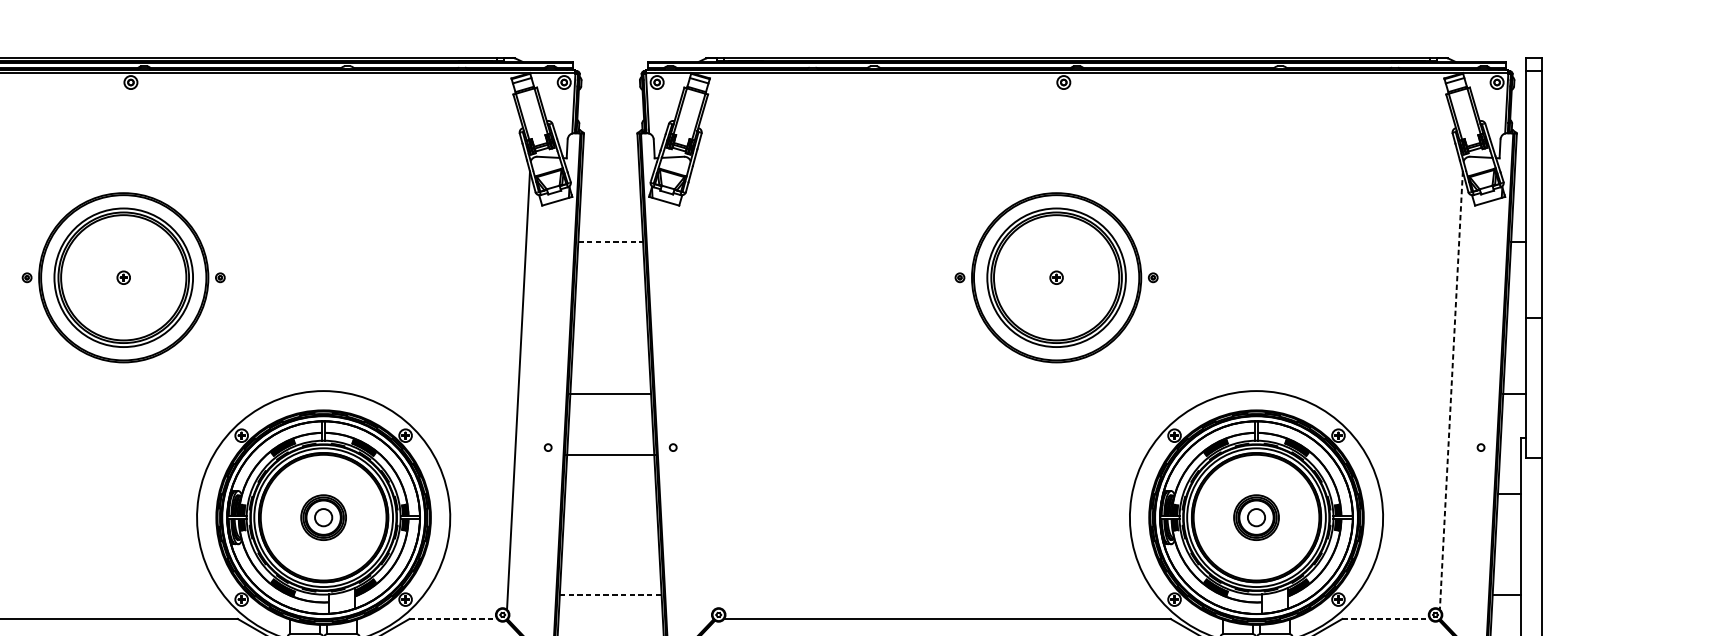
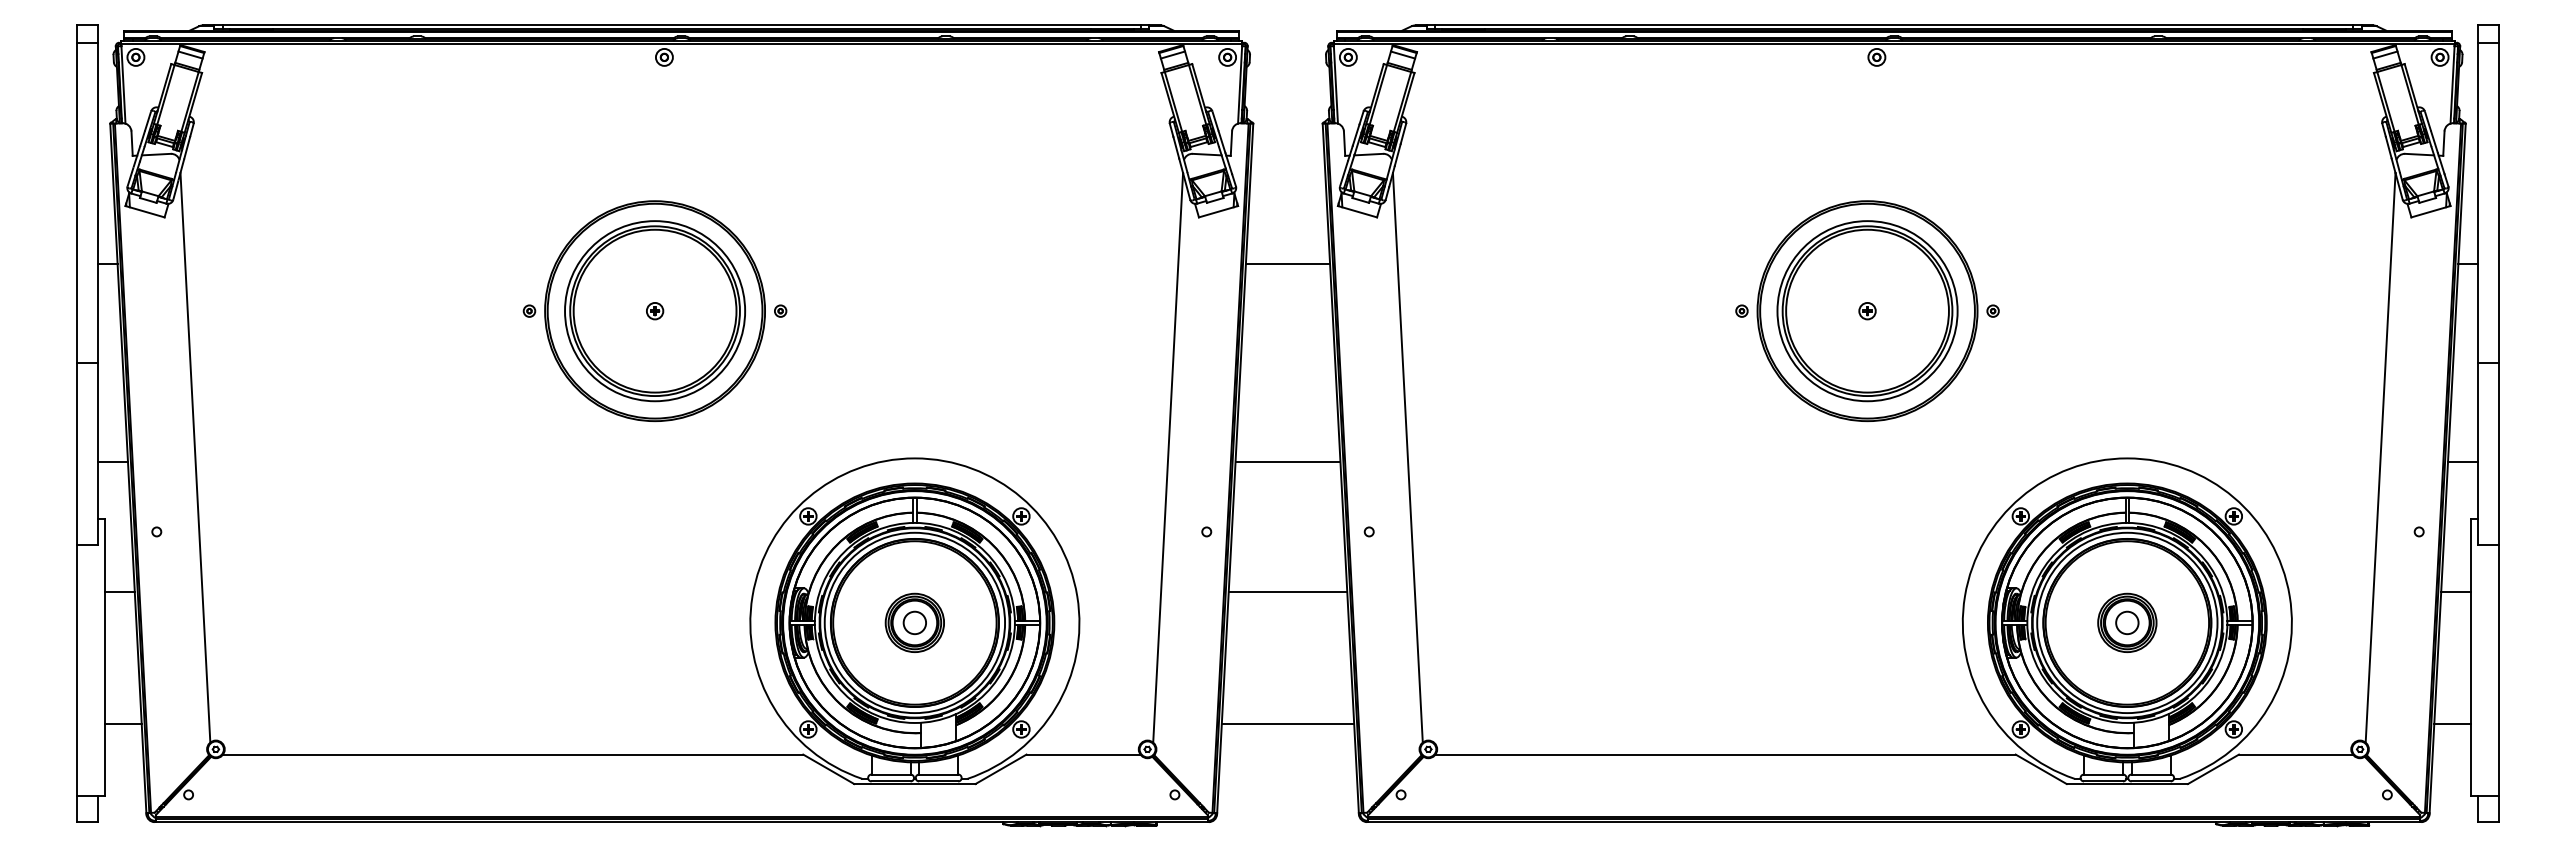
line: (611, 241) -> (1288, 264), dashed -> solid
line: (702, 390) -> (1407, 457), added
line: (1451, 391) -> (2380, 458), dashed -> solid
line: (610, 454) -> (1287, 591), moved
line: (611, 595) -> (1288, 723), dashed -> solid
line: (453, 618) -> (1083, 754), dashed -> solid
line: (1385, 618) -> (2295, 754), dashed -> solid

